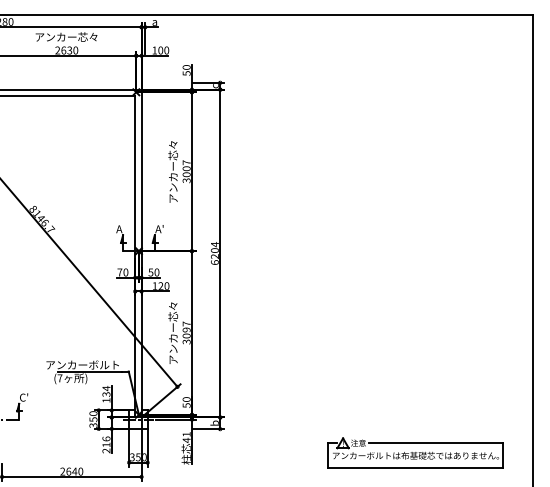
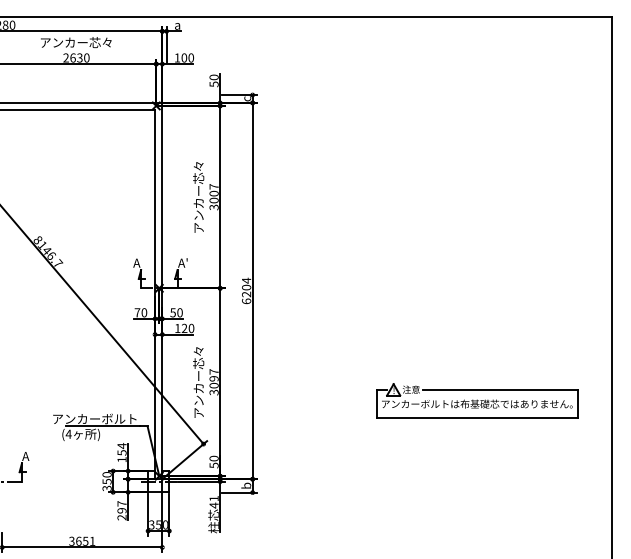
text: (59, 377) -> (68, 433), (7 -> (4
text: (105, 394) -> (121, 452), 134 -> 154
text: (24, 397) -> (27, 456), C' -> A
text: (105, 442) -> (121, 507), 216 -> 297
part: (416, 452) -> (477, 400), moved
text: (72, 470) -> (82, 540), 2640 -> 3651

